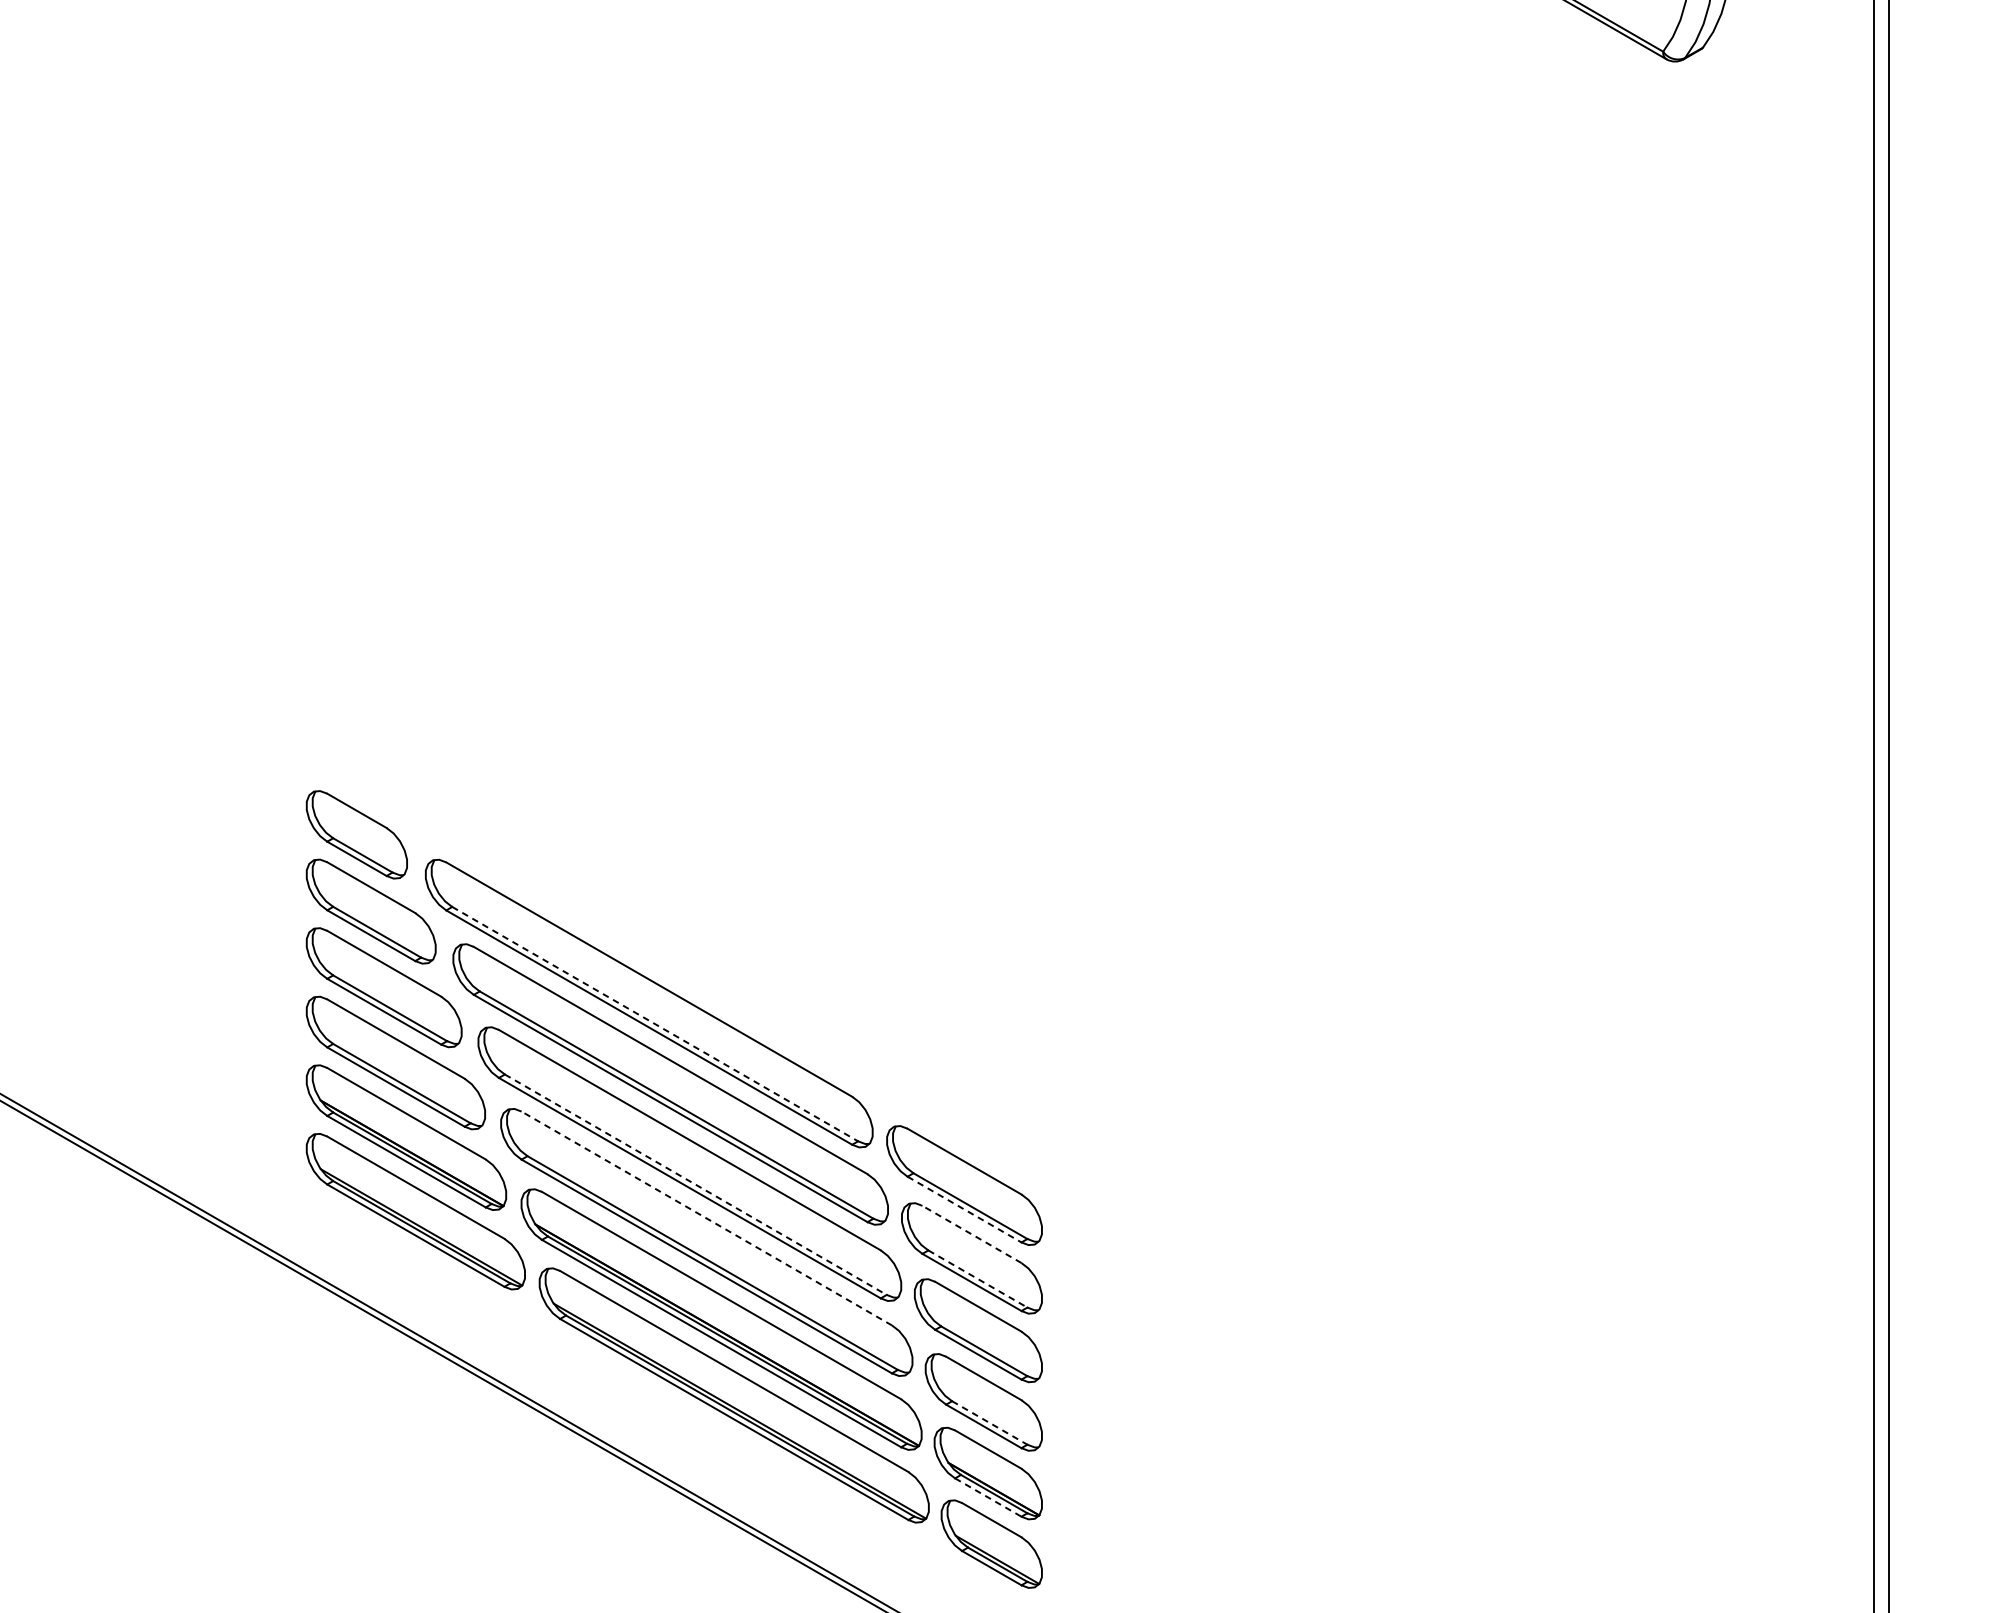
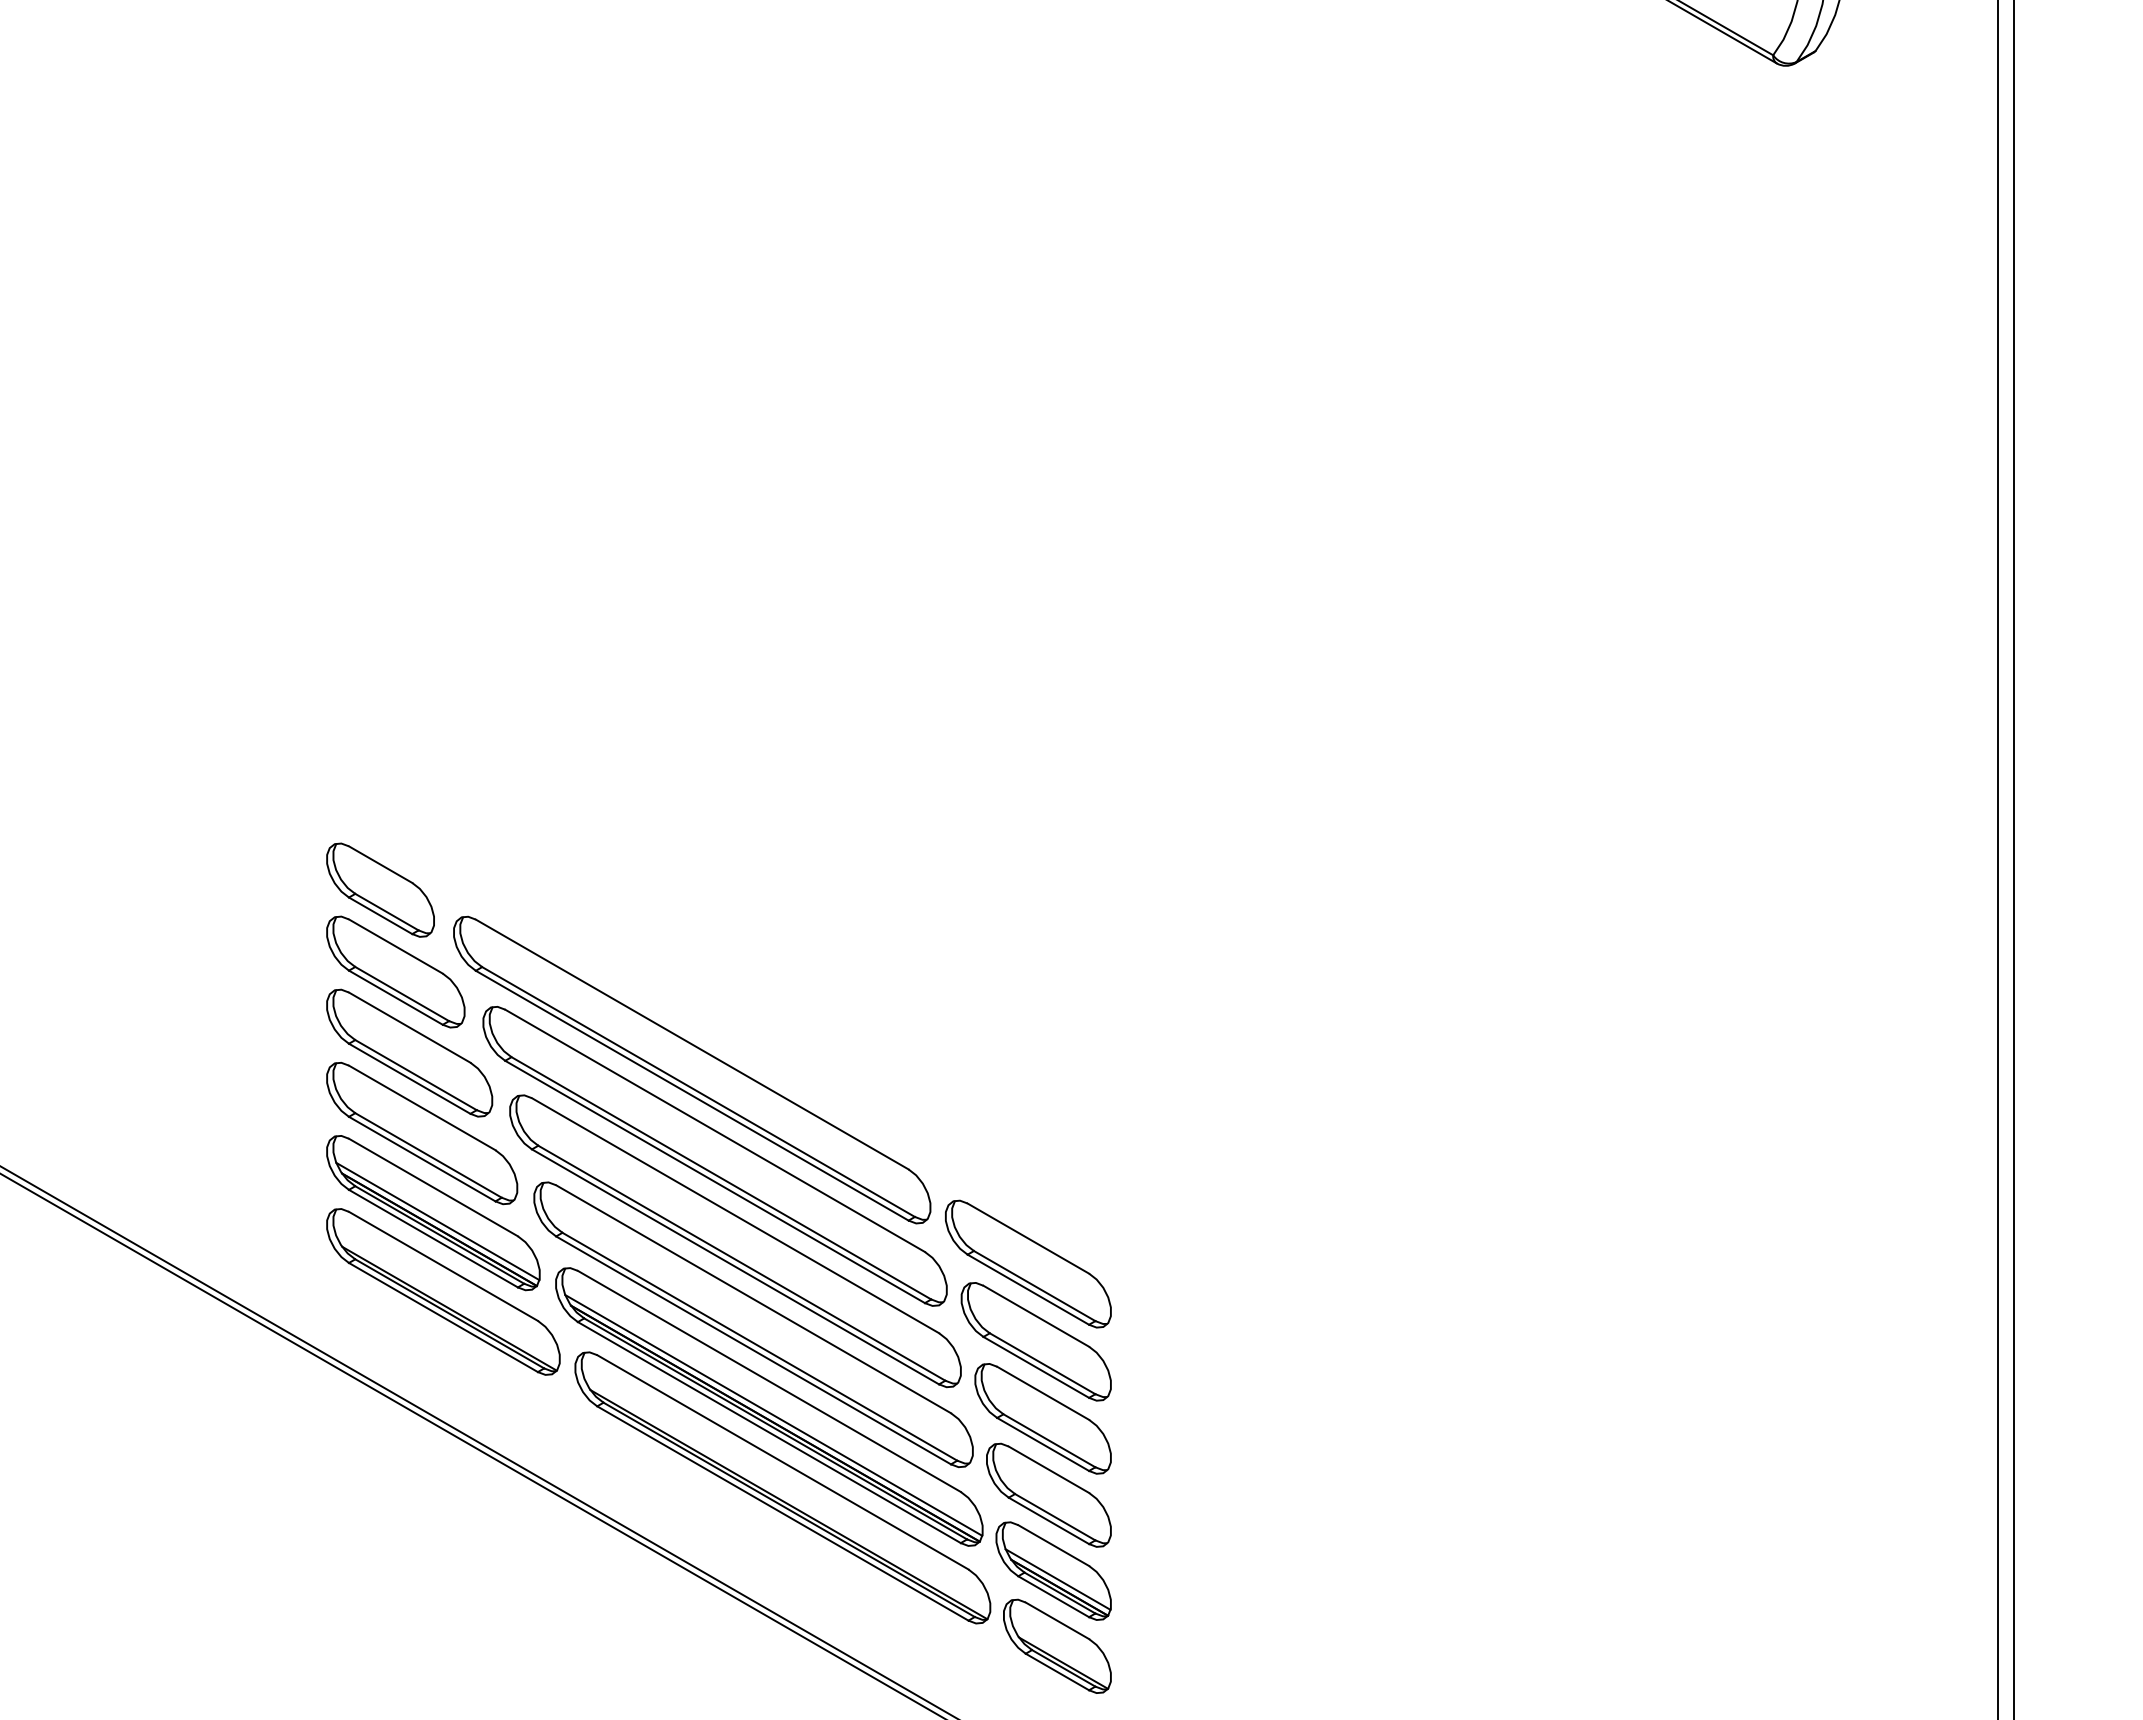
line: (655, 1024) -> (698, 1092), dashed -> solid
line: (410, 1145) -> (437, 1221), added
line: (696, 1184) -> (742, 1263), dashed -> solid
line: (964, 1209) -> (1028, 1289), dashed -> solid
line: (706, 1218) -> (753, 1299), dashed -> solid
line: (972, 1234) -> (1036, 1316), dashed -> solid
line: (977, 1278) -> (1042, 1363), dashed -> solid
line: (725, 1327) -> (773, 1415), added
line: (989, 1423) -> (1055, 1517), dashed -> solid
line: (991, 1481) -> (1057, 1579), added
line: (988, 1497) -> (1053, 1596), dashed -> solid

